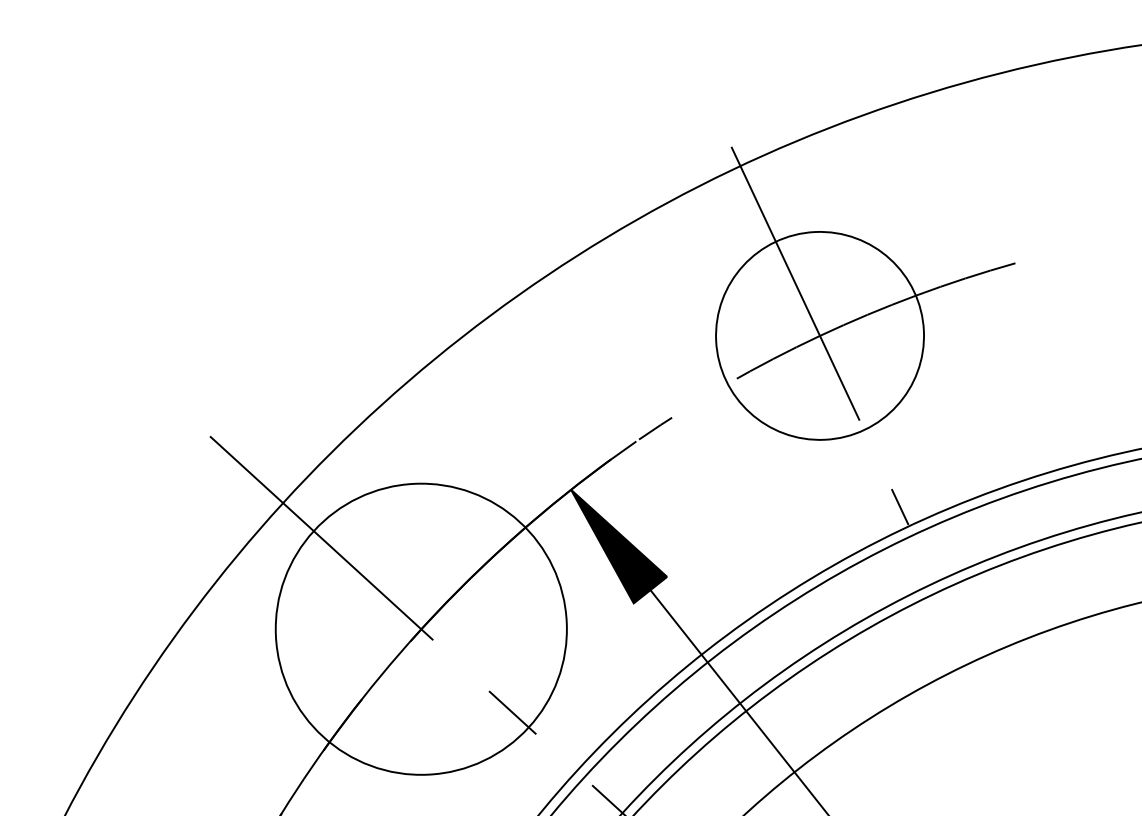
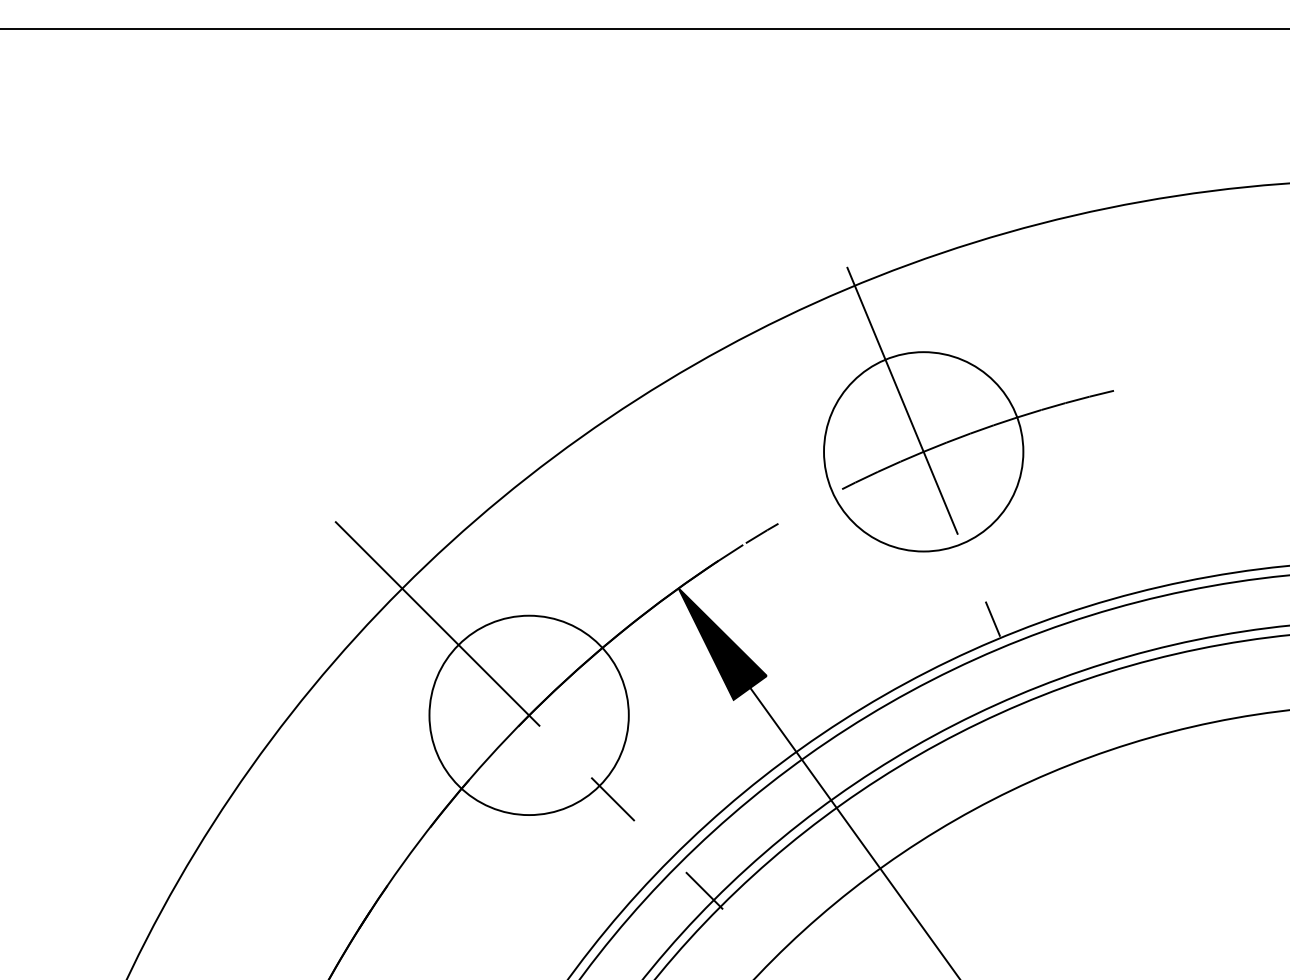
circle: (420, 629) -> (528, 715), size x0.71

